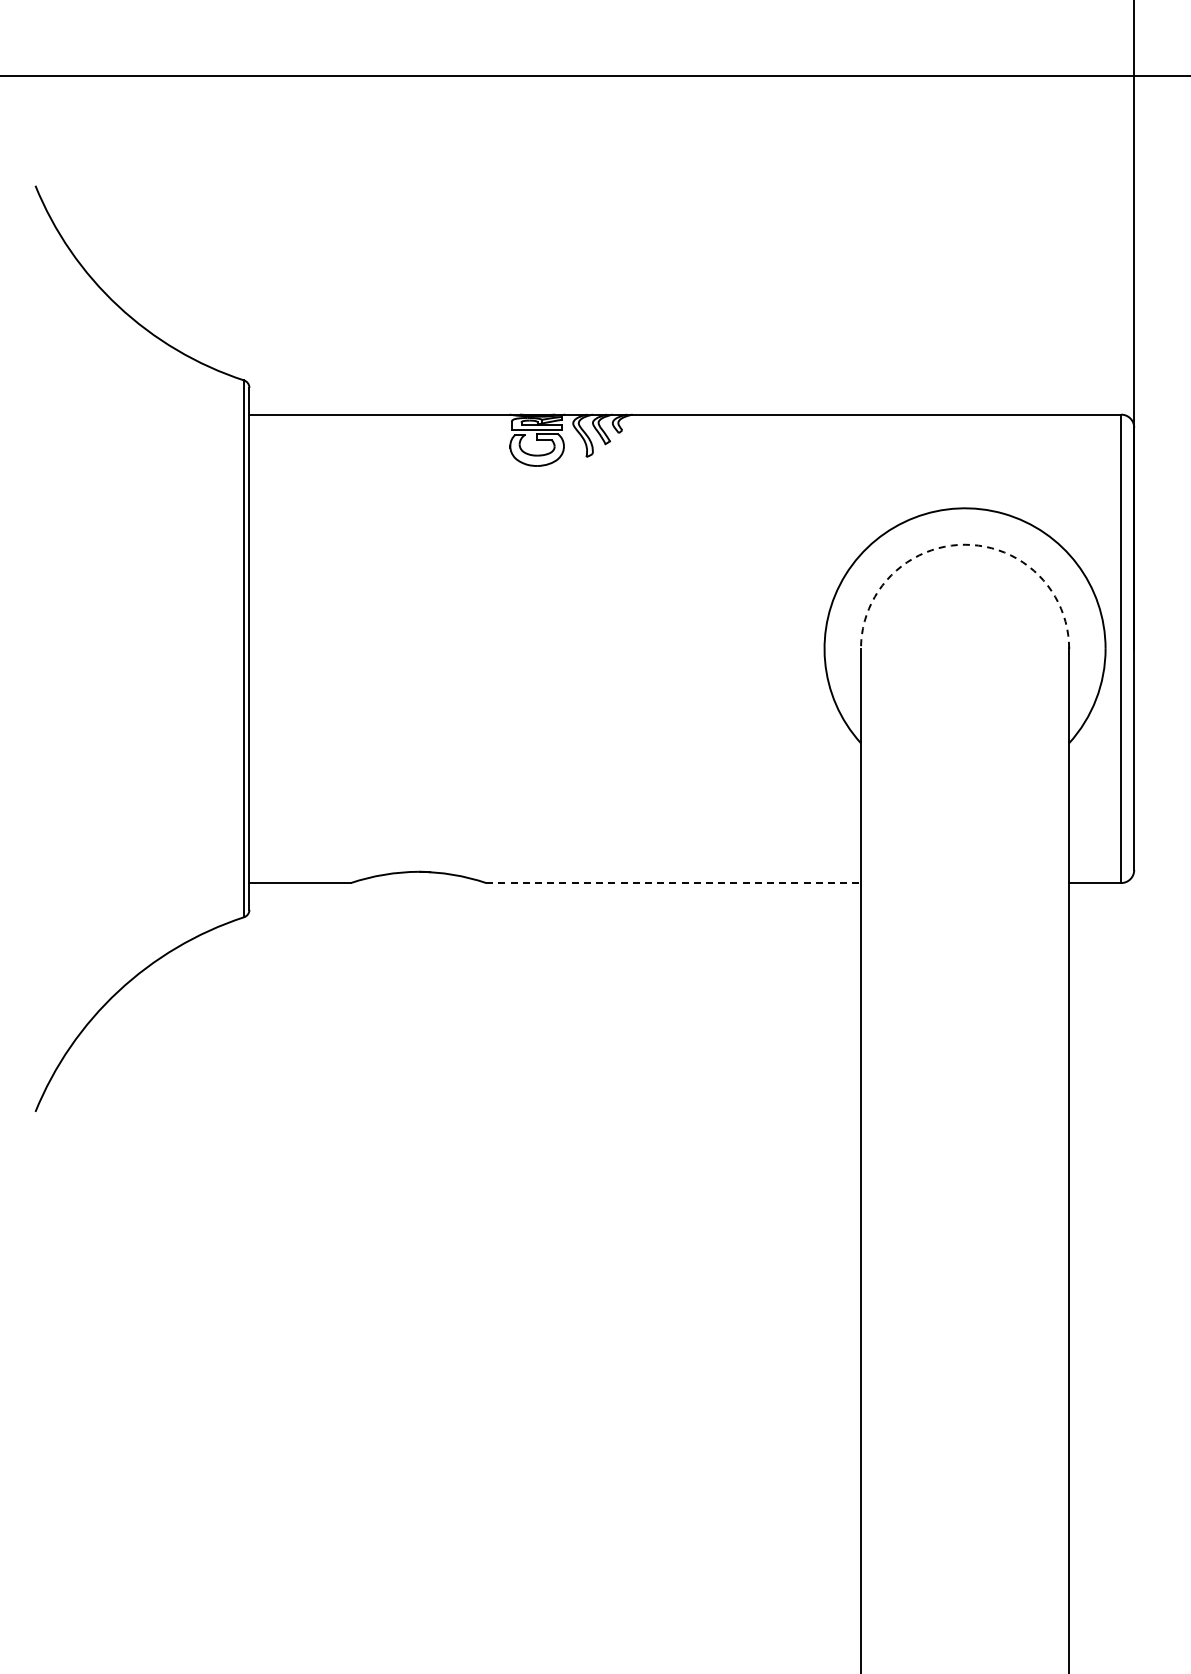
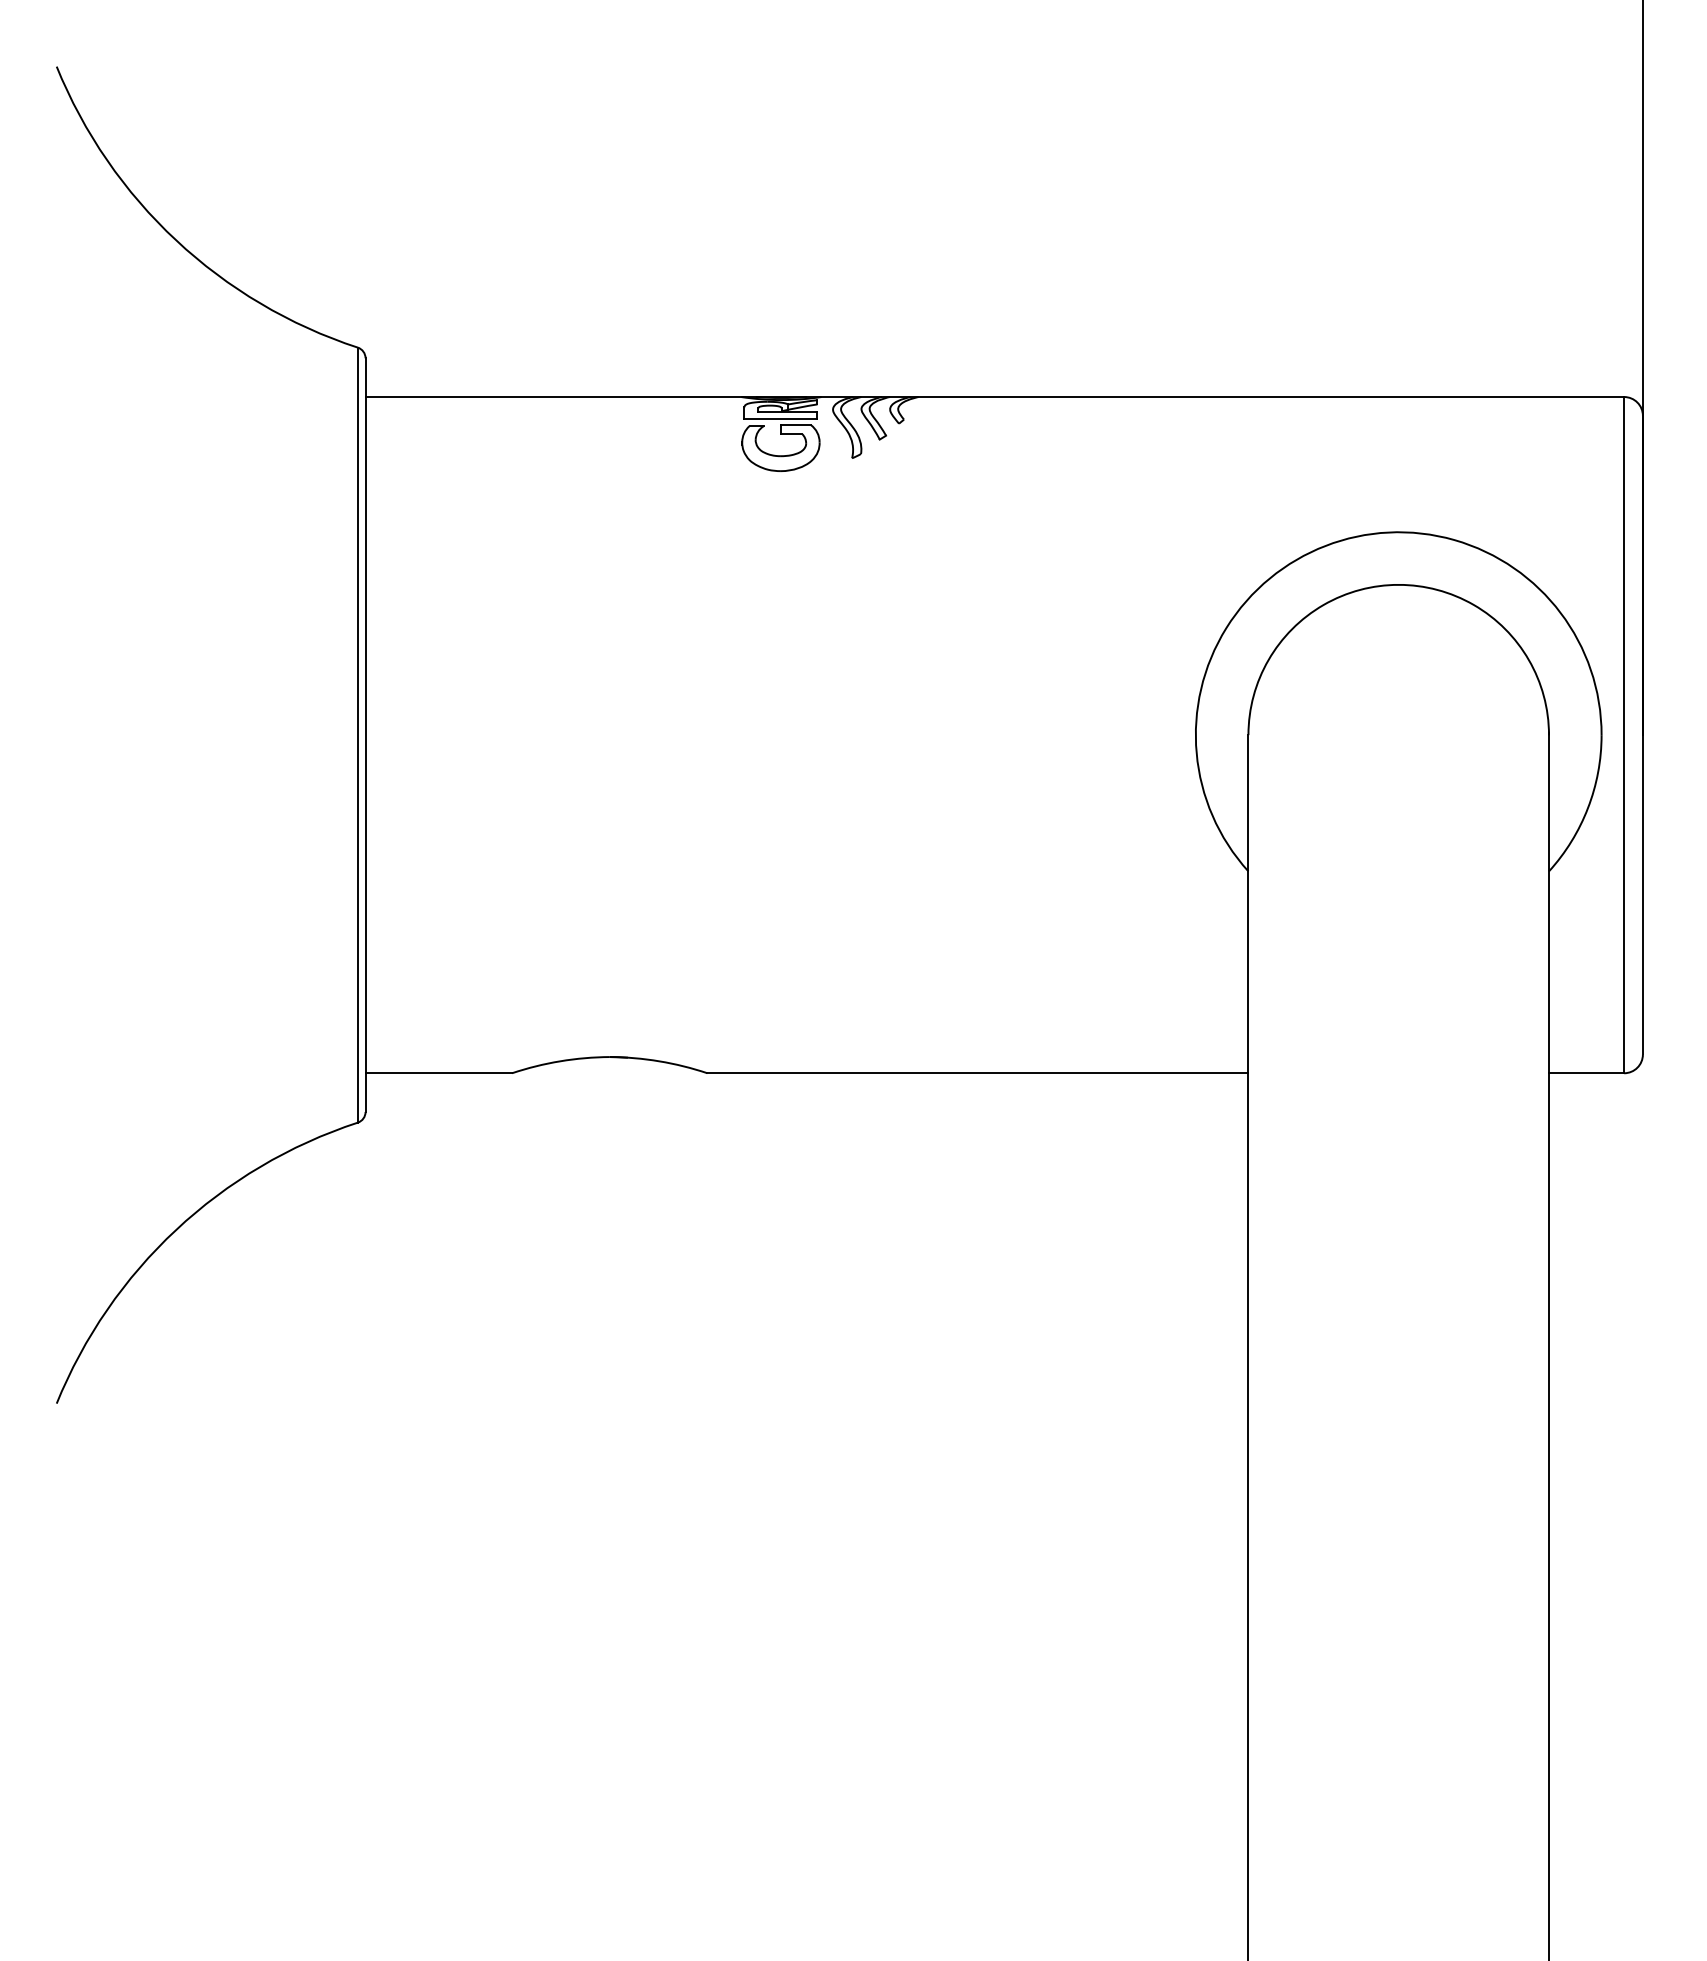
arc: (965, 544) -> (1399, 584), dashed -> solid
line: (674, 883) -> (979, 1073), dashed -> solid

